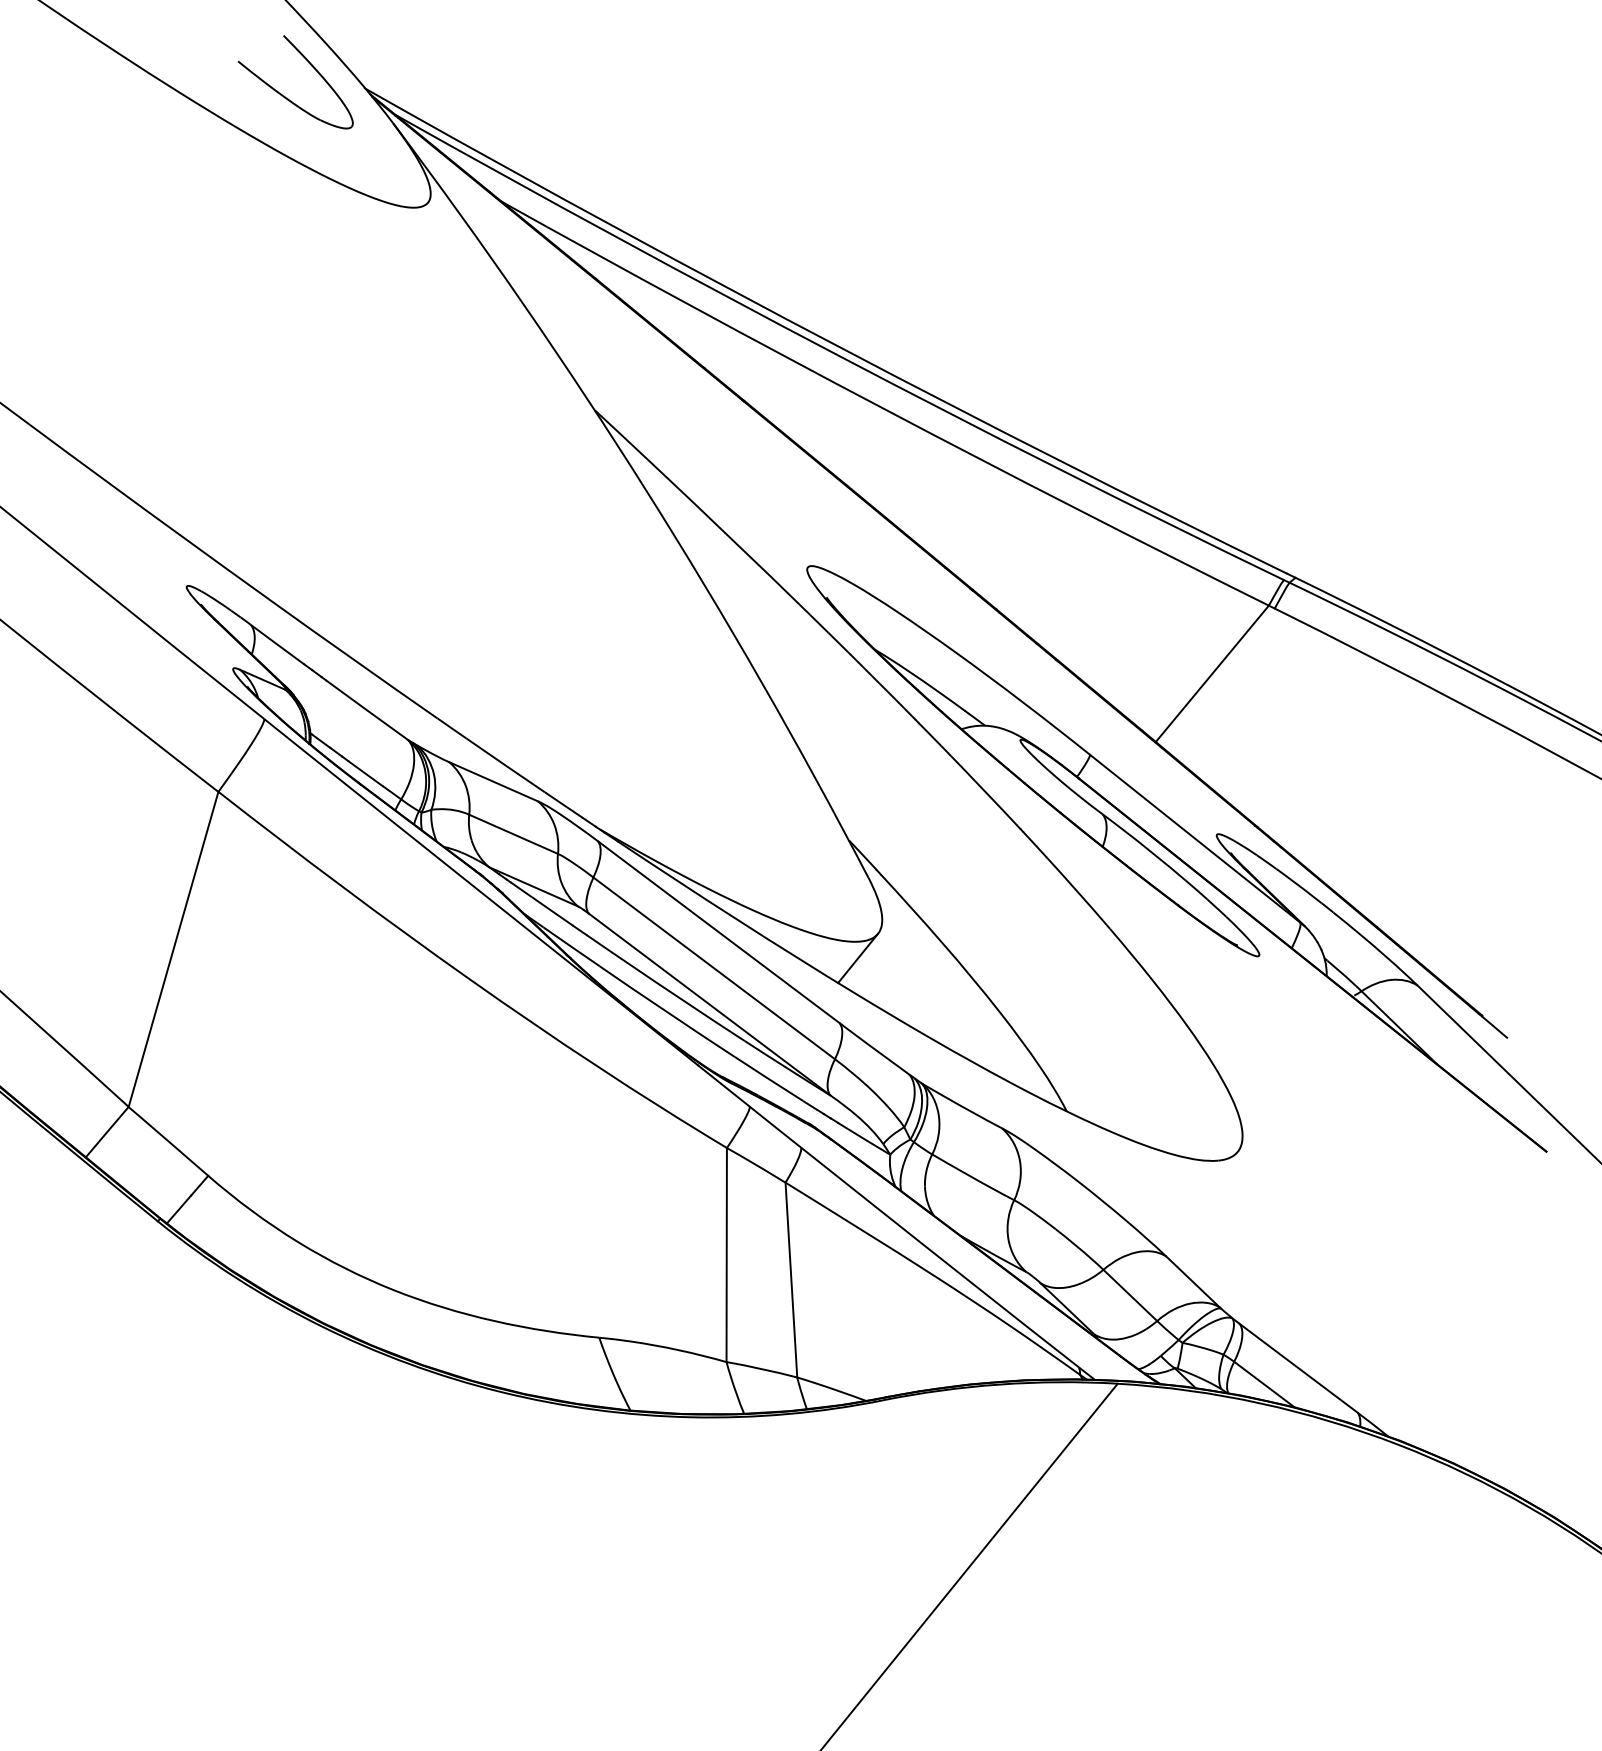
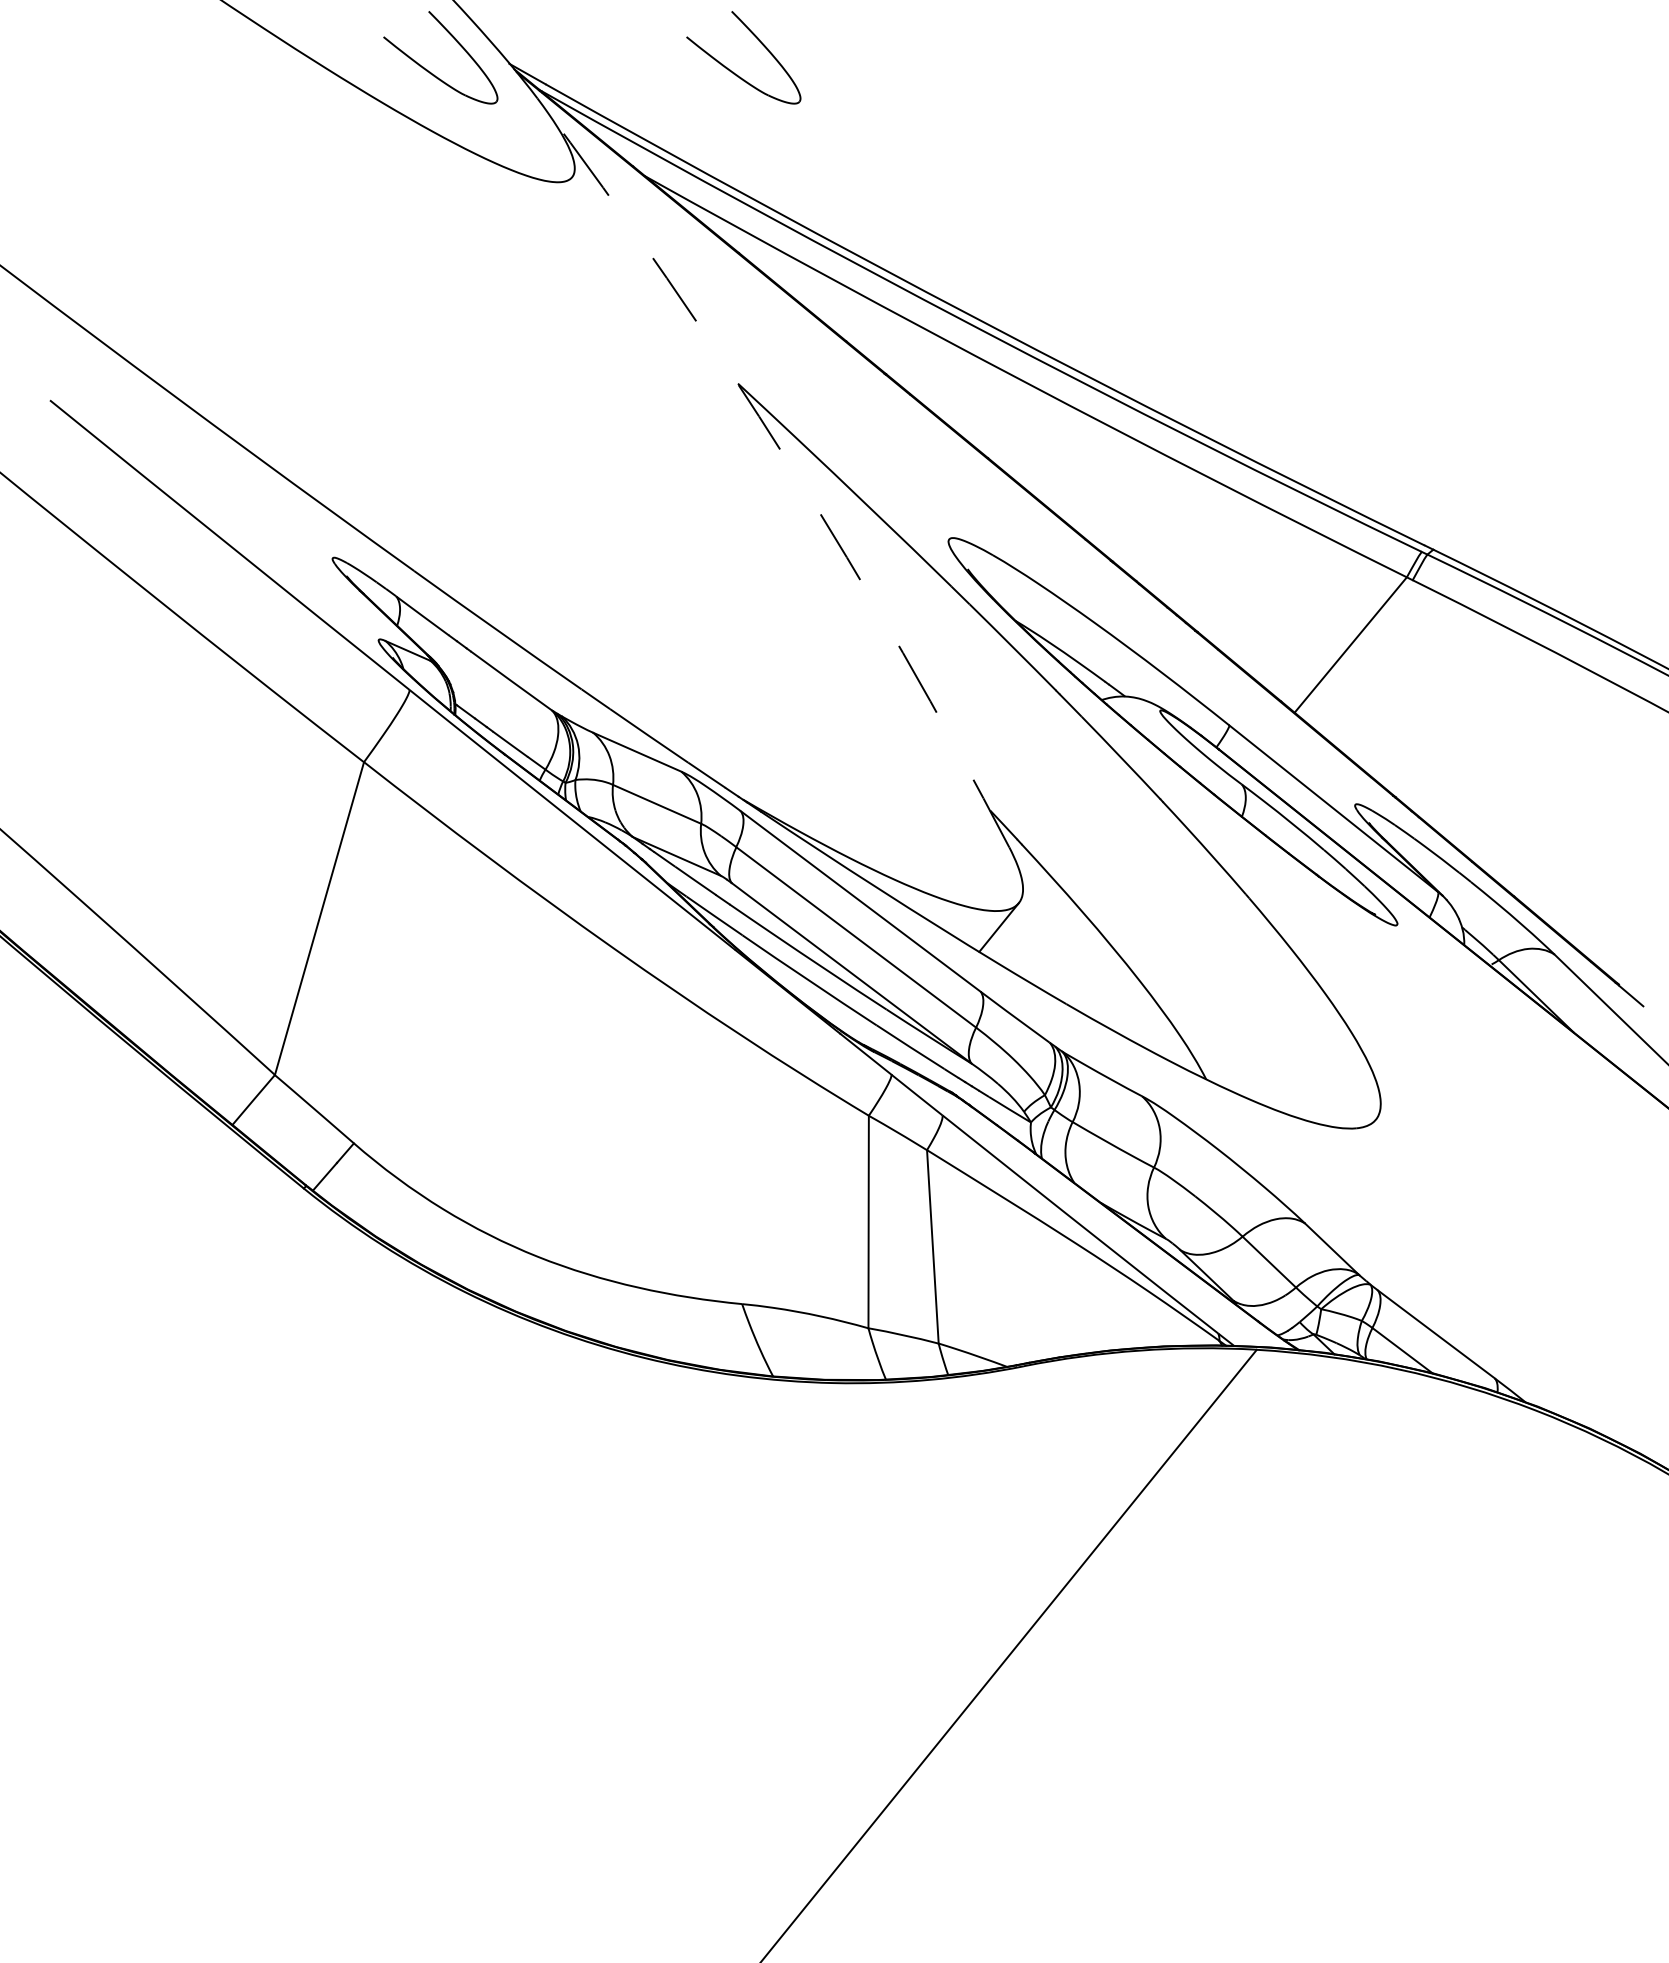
part: (590, 96) -> (733, 71), added
arc: (645, 490) -> (788, 463), solid -> dashed

